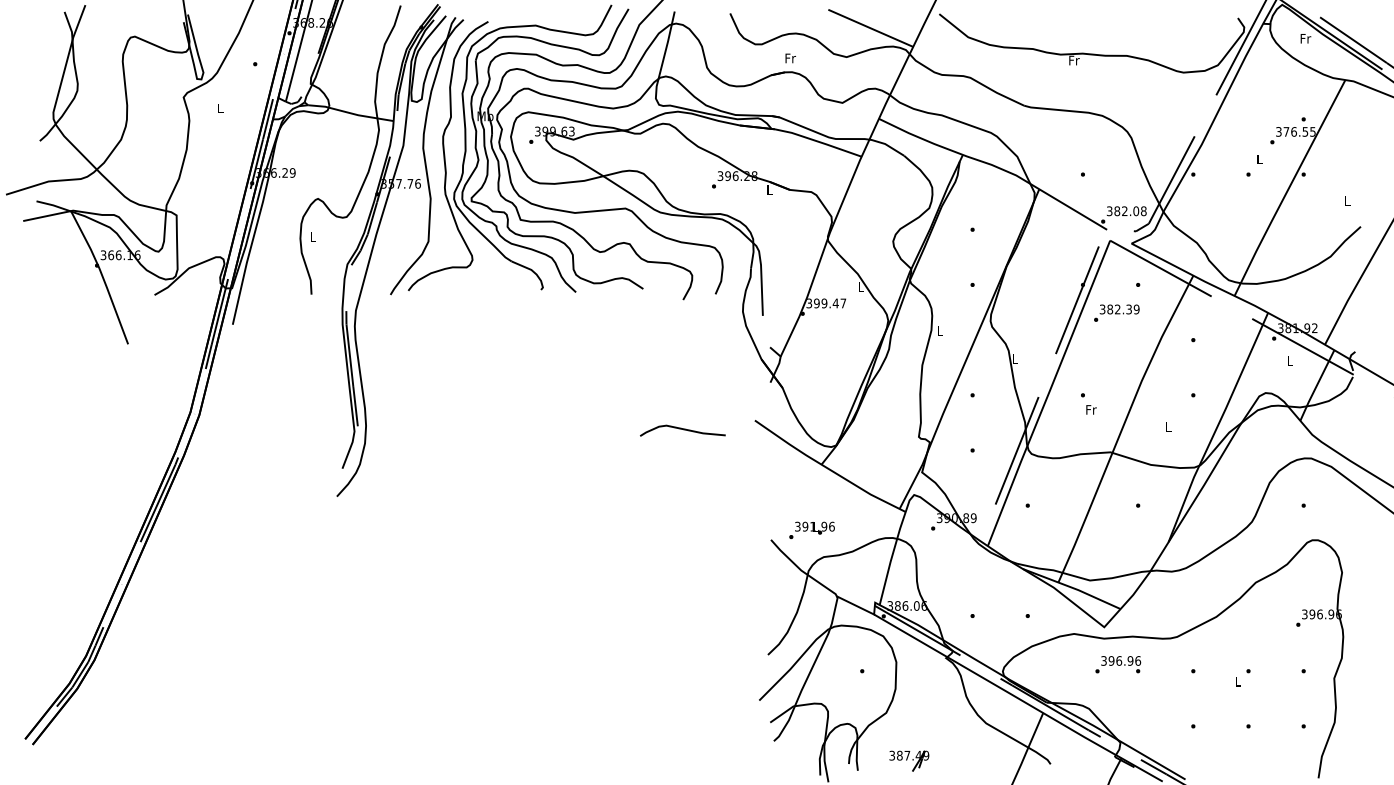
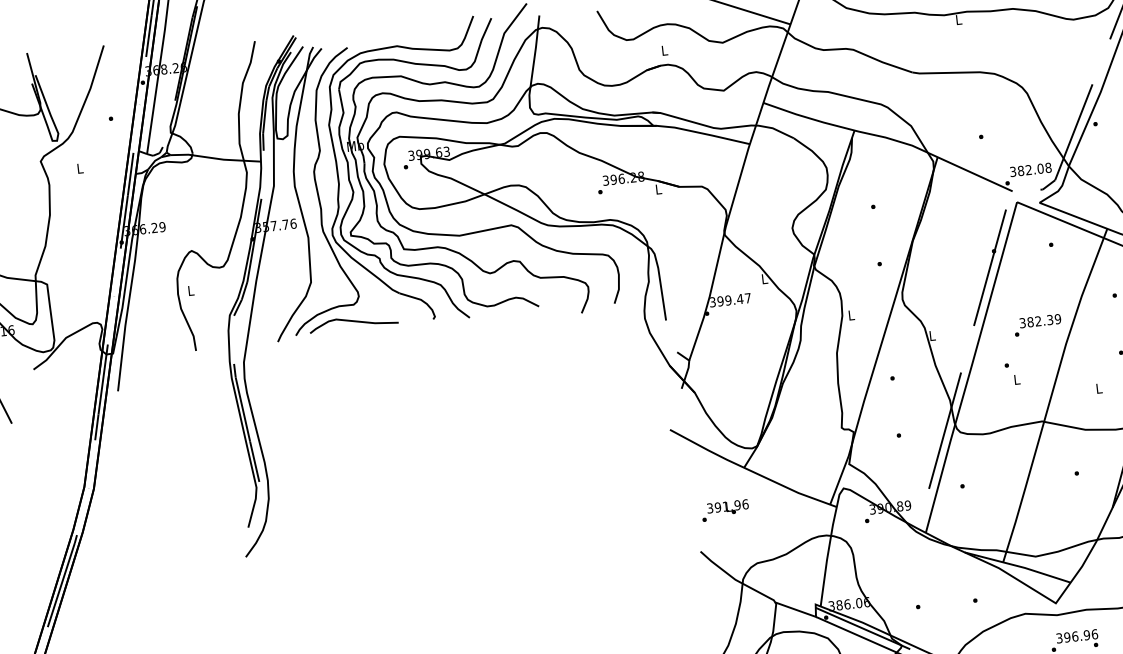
text: (790, 58) -> (664, 50), Fr -> L
text: (1074, 60) -> (959, 19), Fr -> L
text: (1116, 312) -> (1037, 324), moved
text: (1091, 409) -> (1017, 379), Fr -> L
curve: (682, 429) -> (353, 321), moved
text: (811, 529) -> (724, 509), moved

